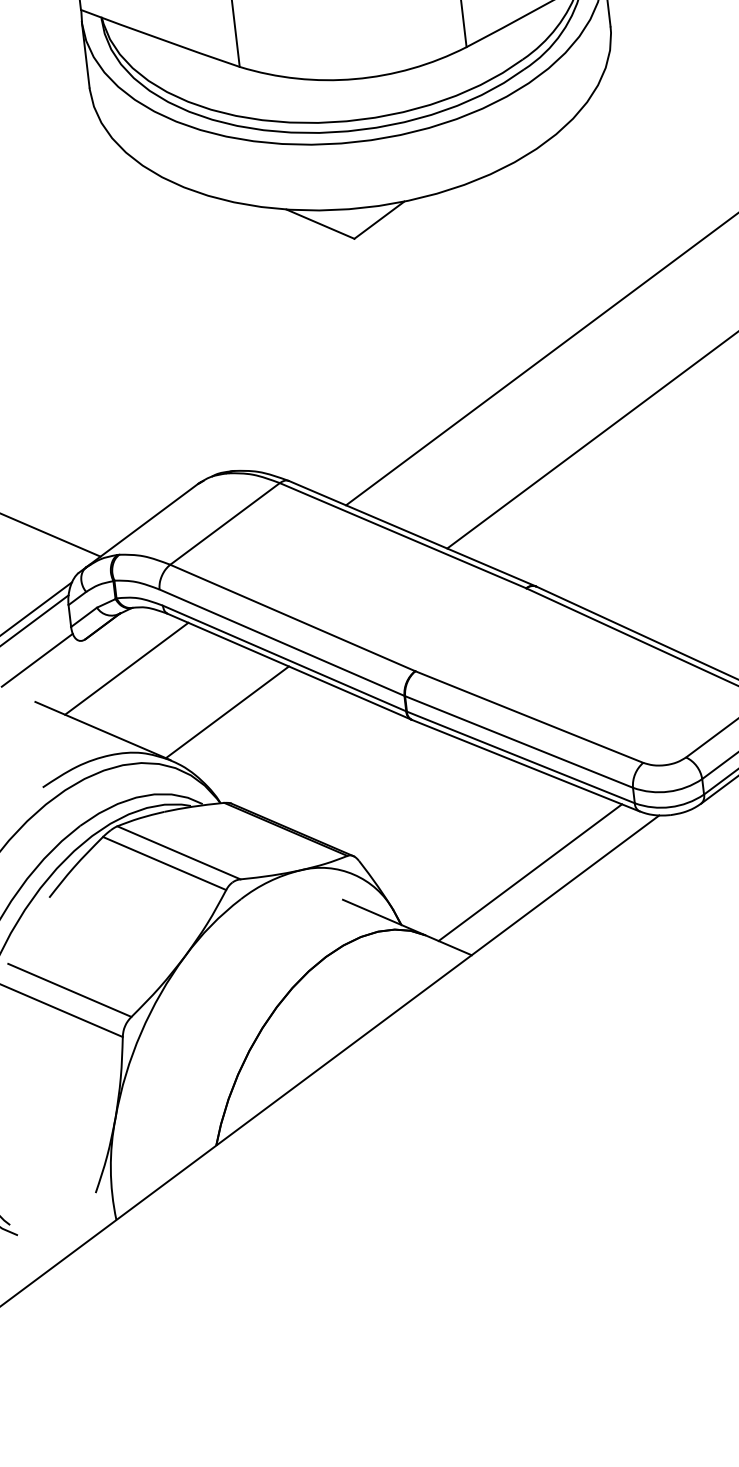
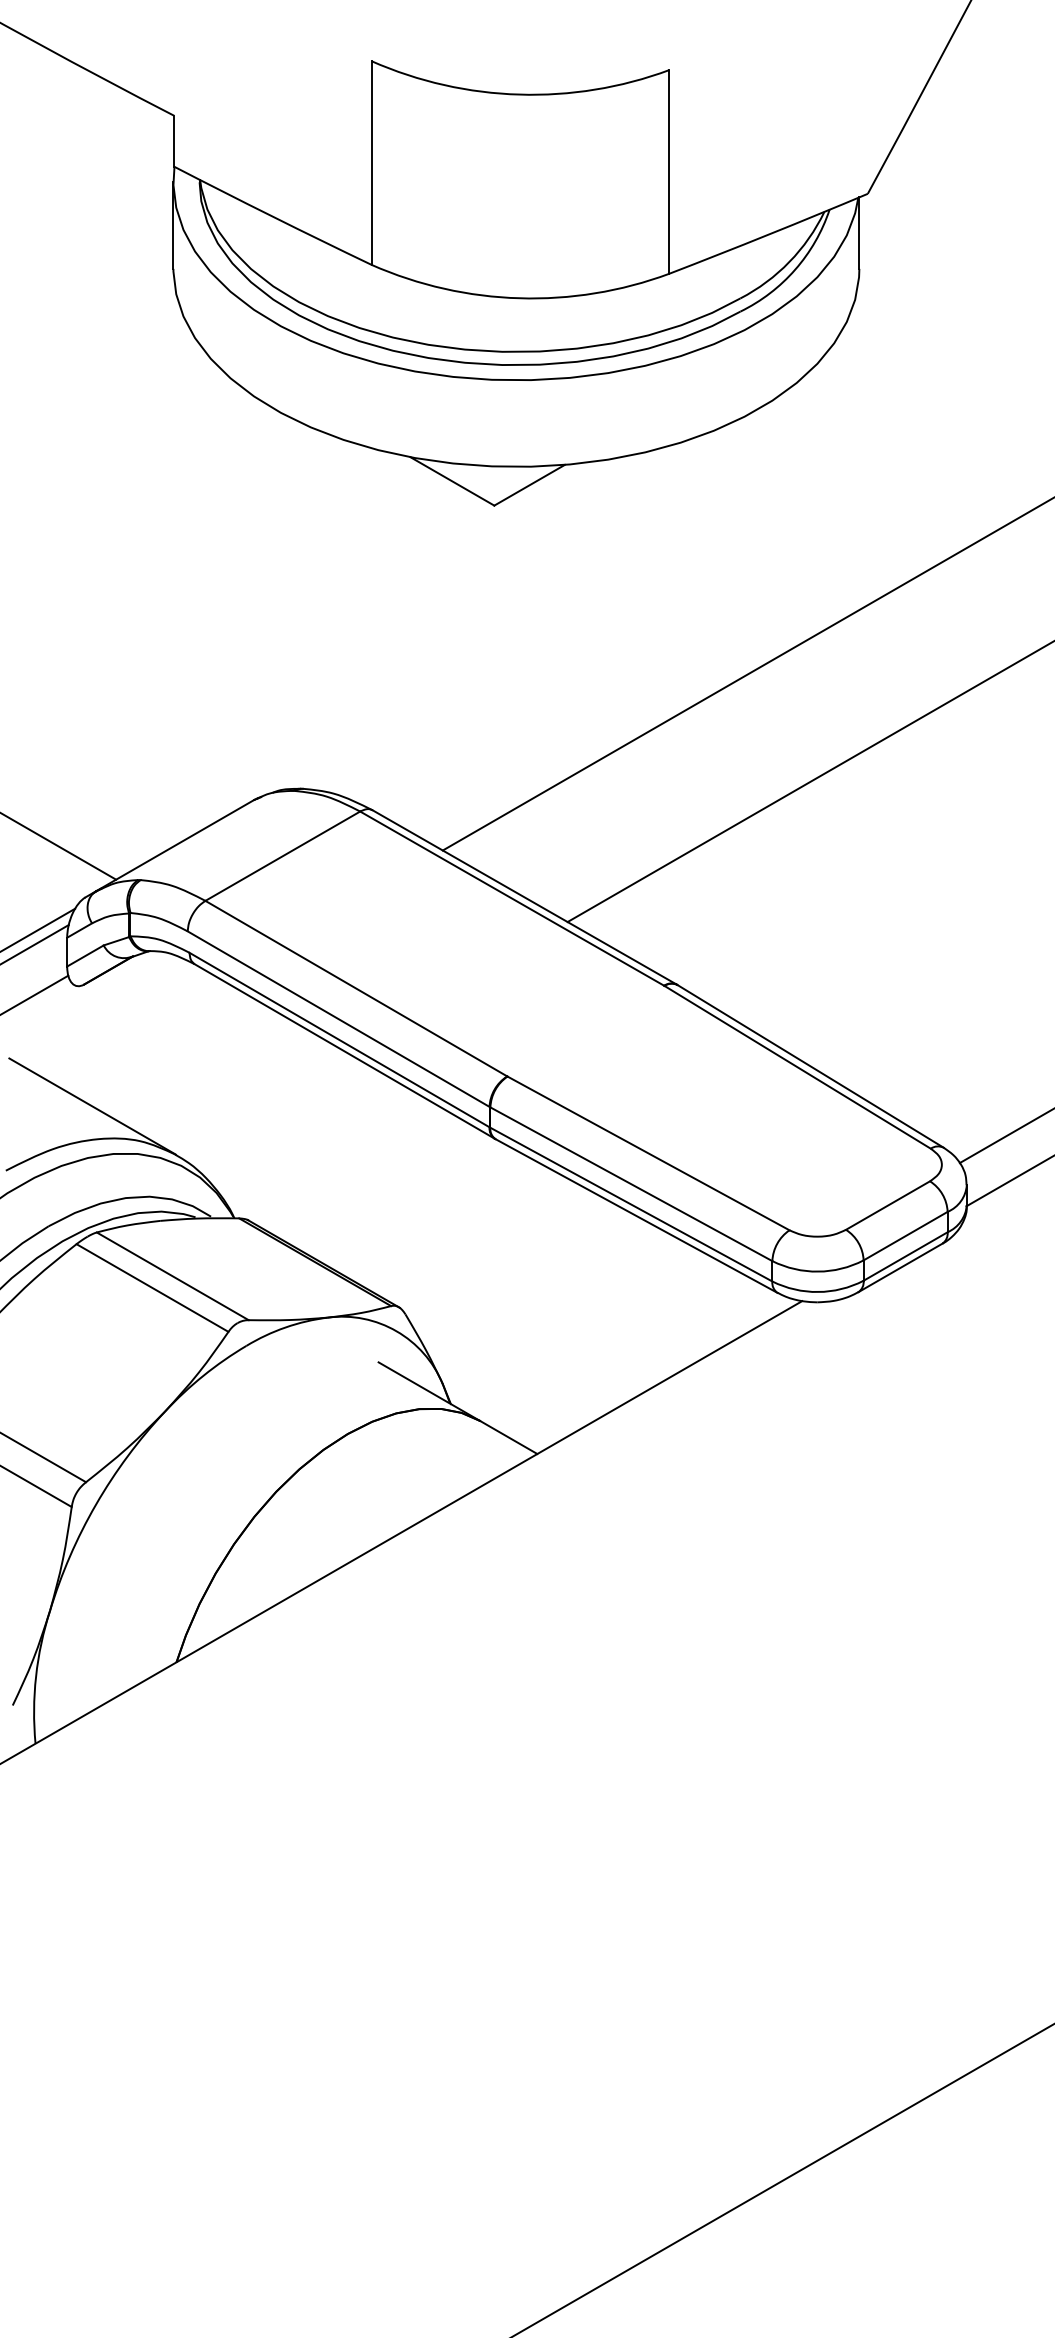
line: (126, 668) -> (132, 1029), removed
line: (227, 712) -> (257, 1101), removed
line: (529, 872) -> (625, 1355), removed

